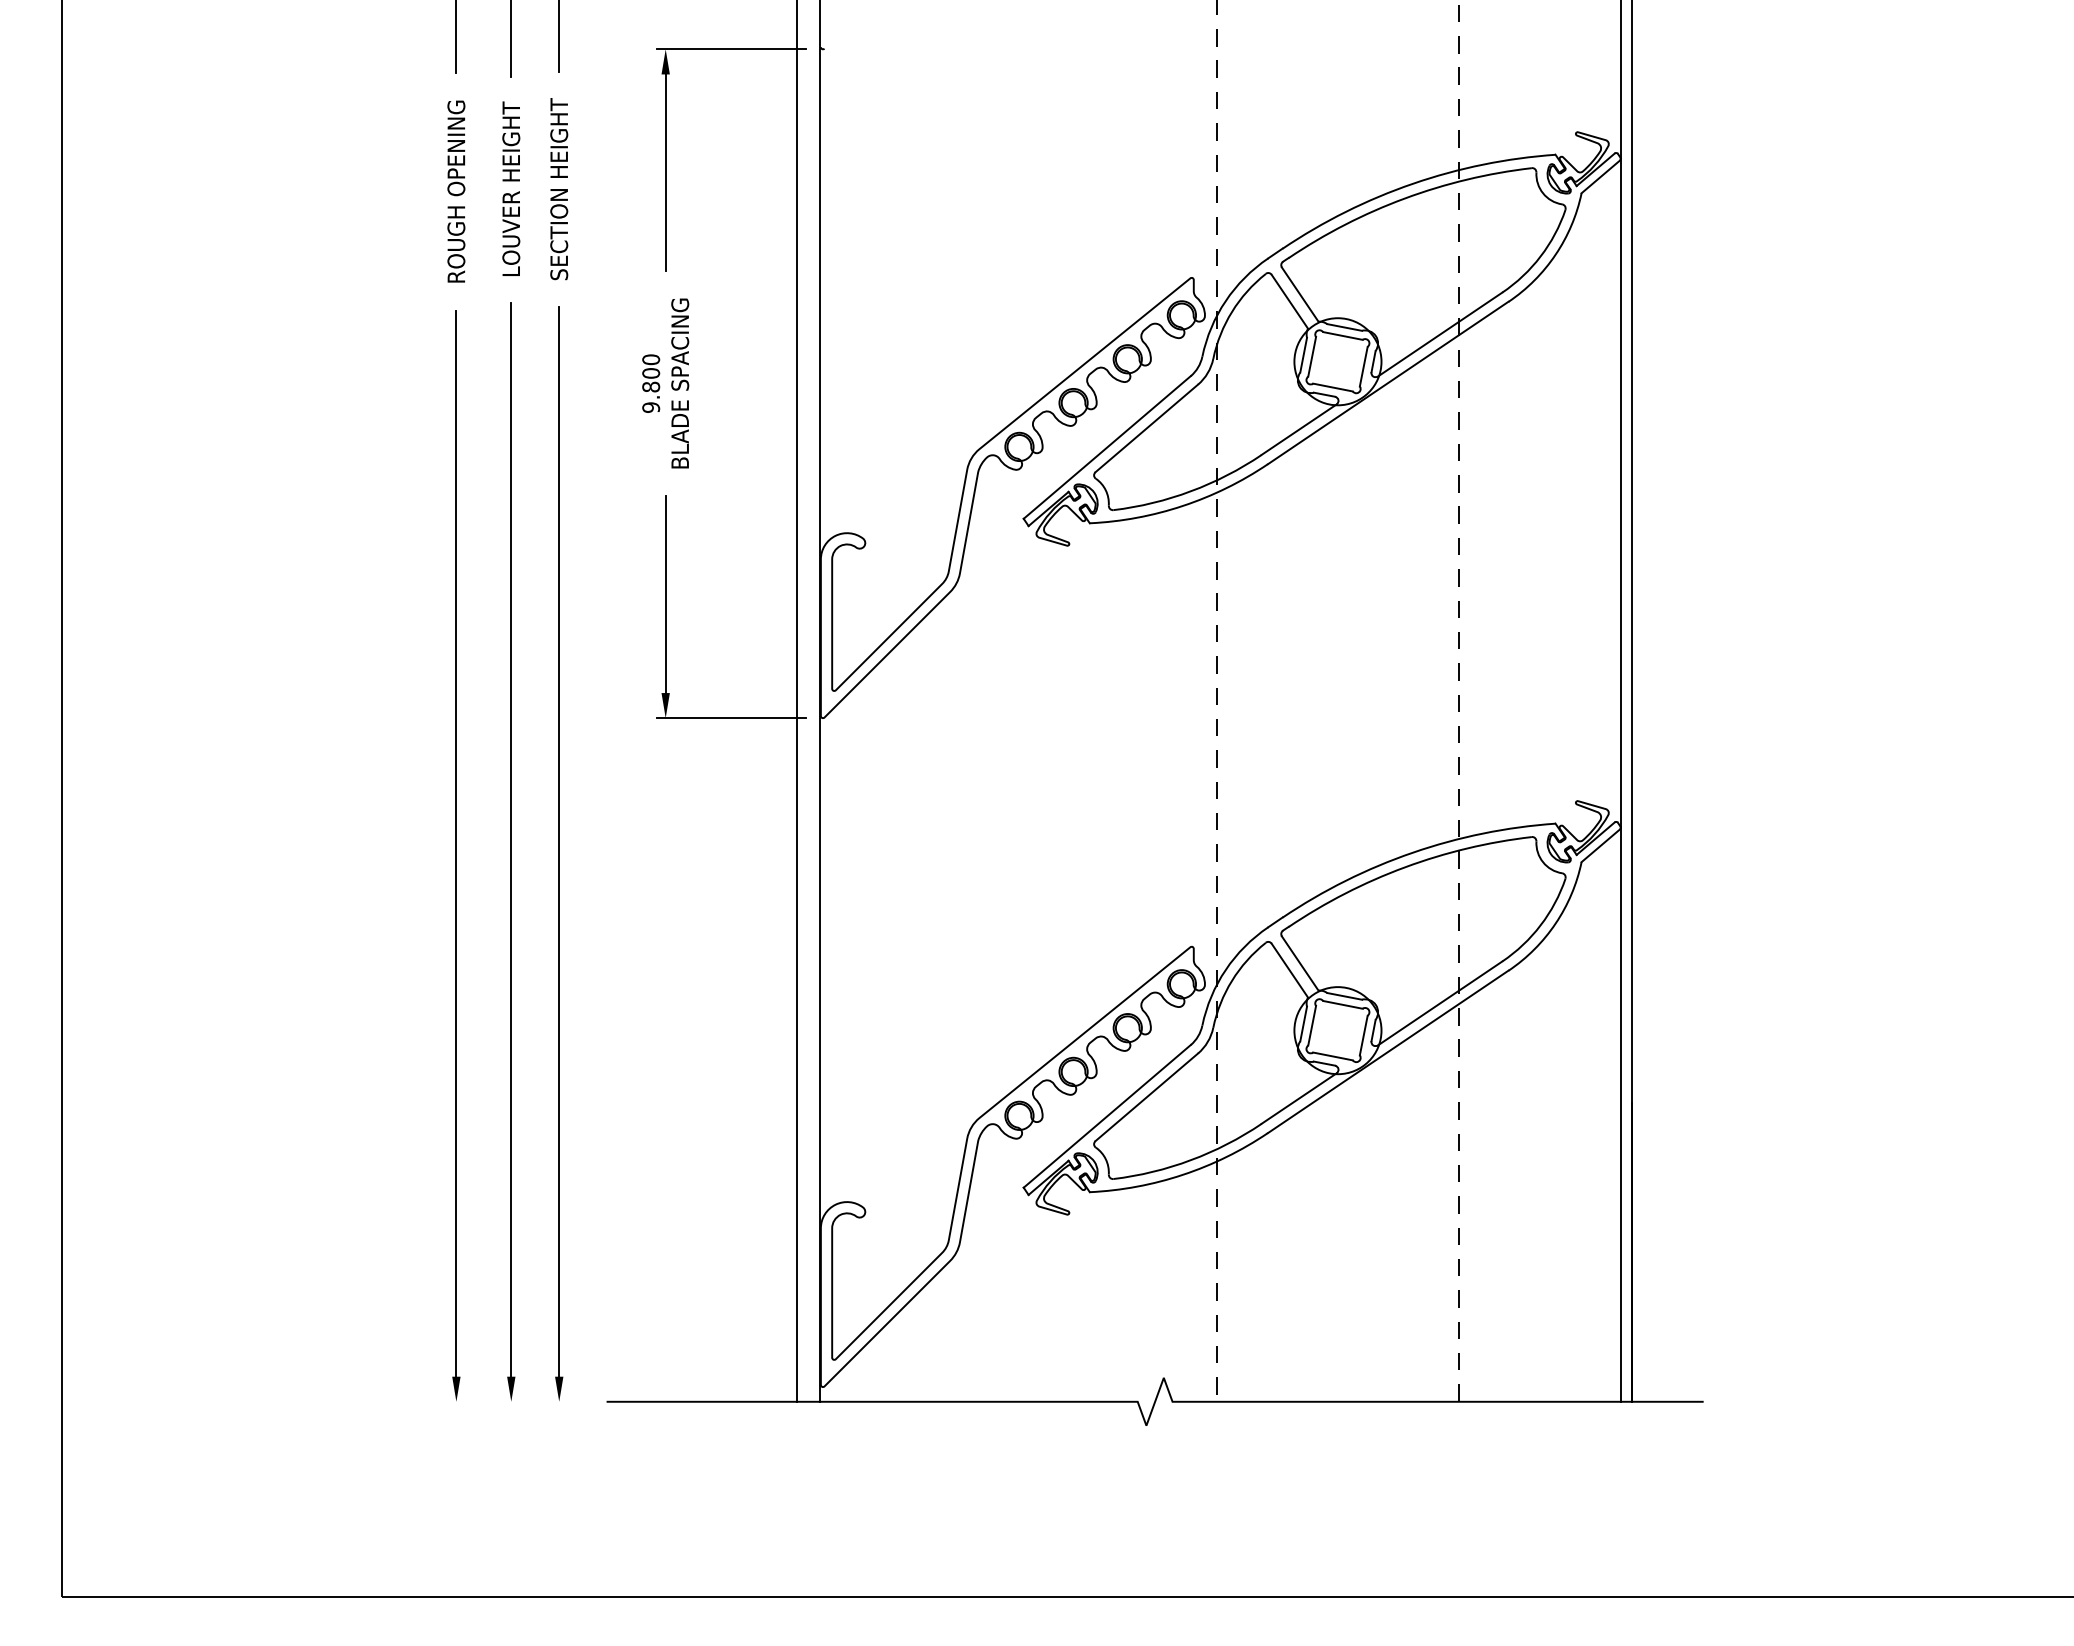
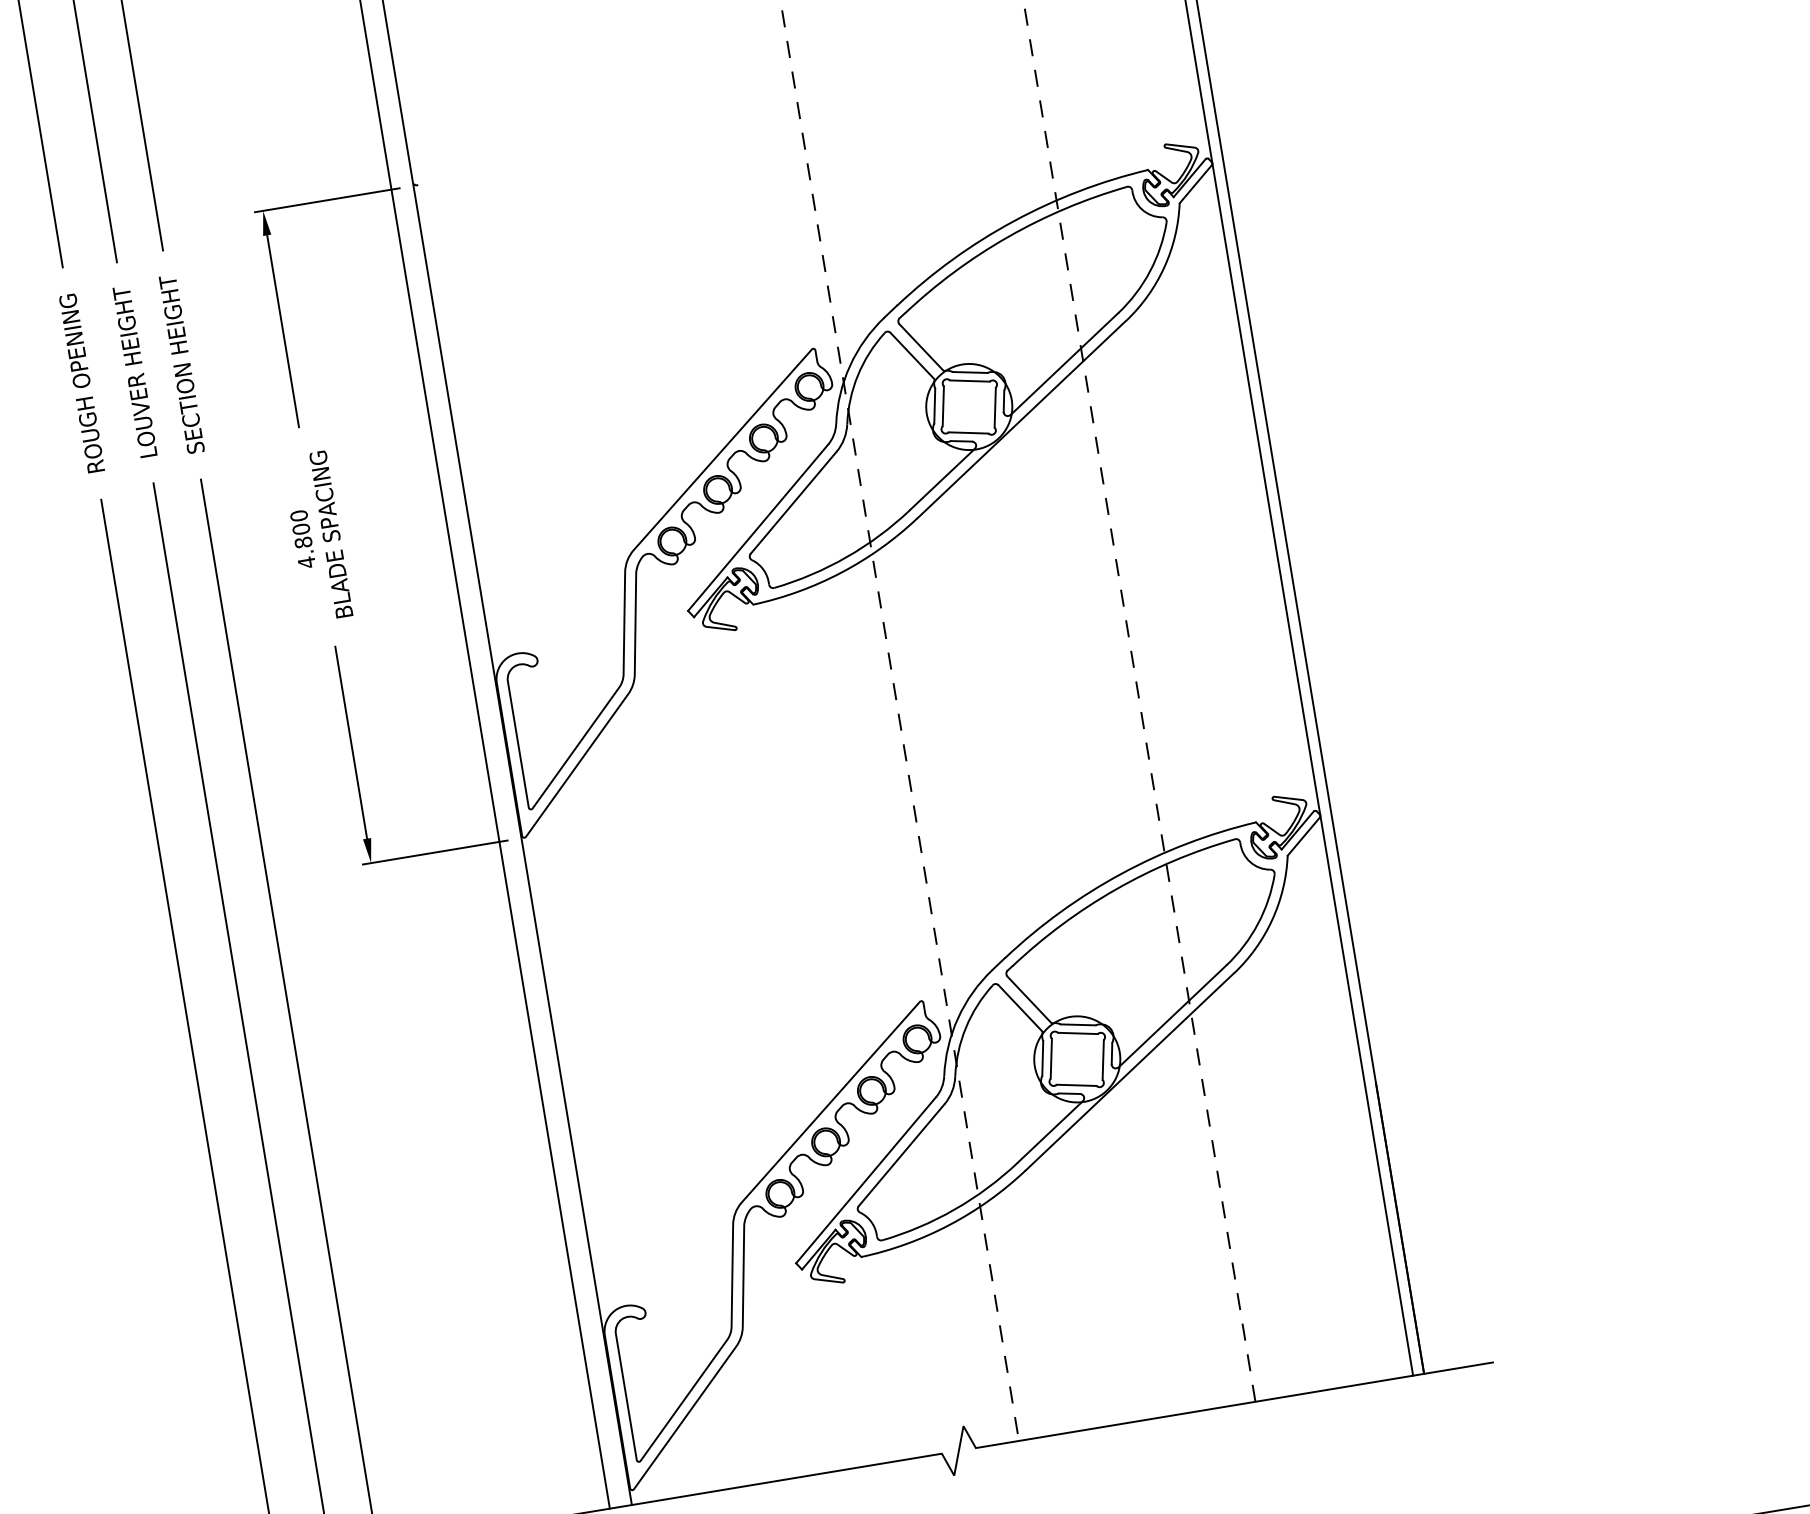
text: (651, 407) -> (307, 562), 9.800 -> 4.800

